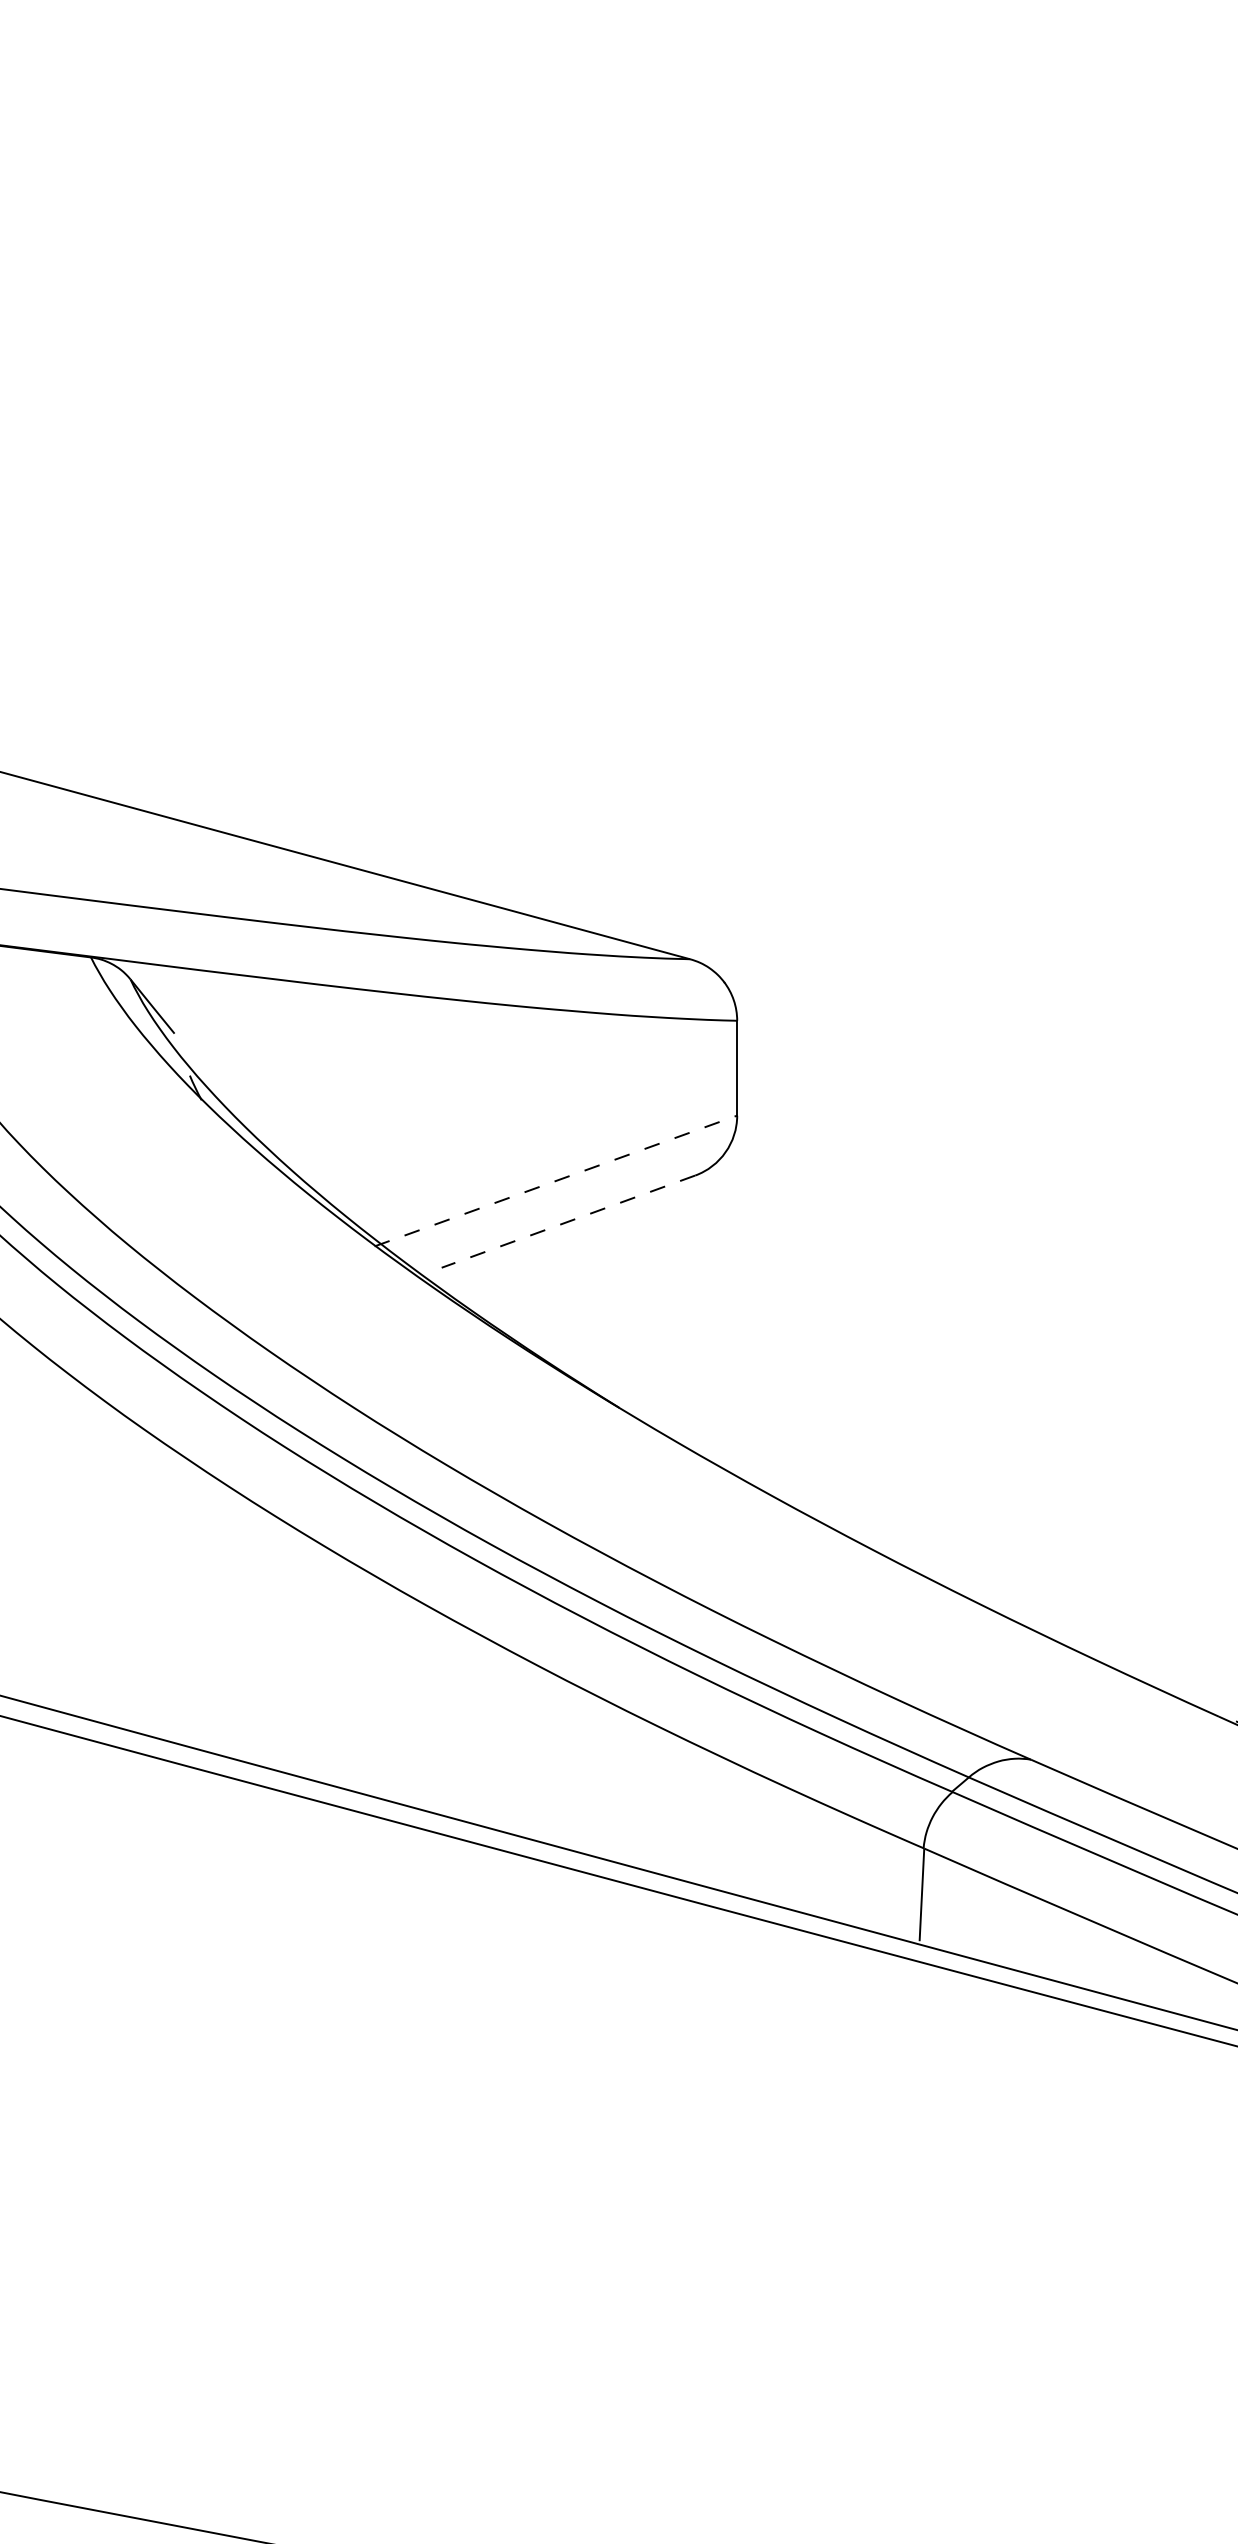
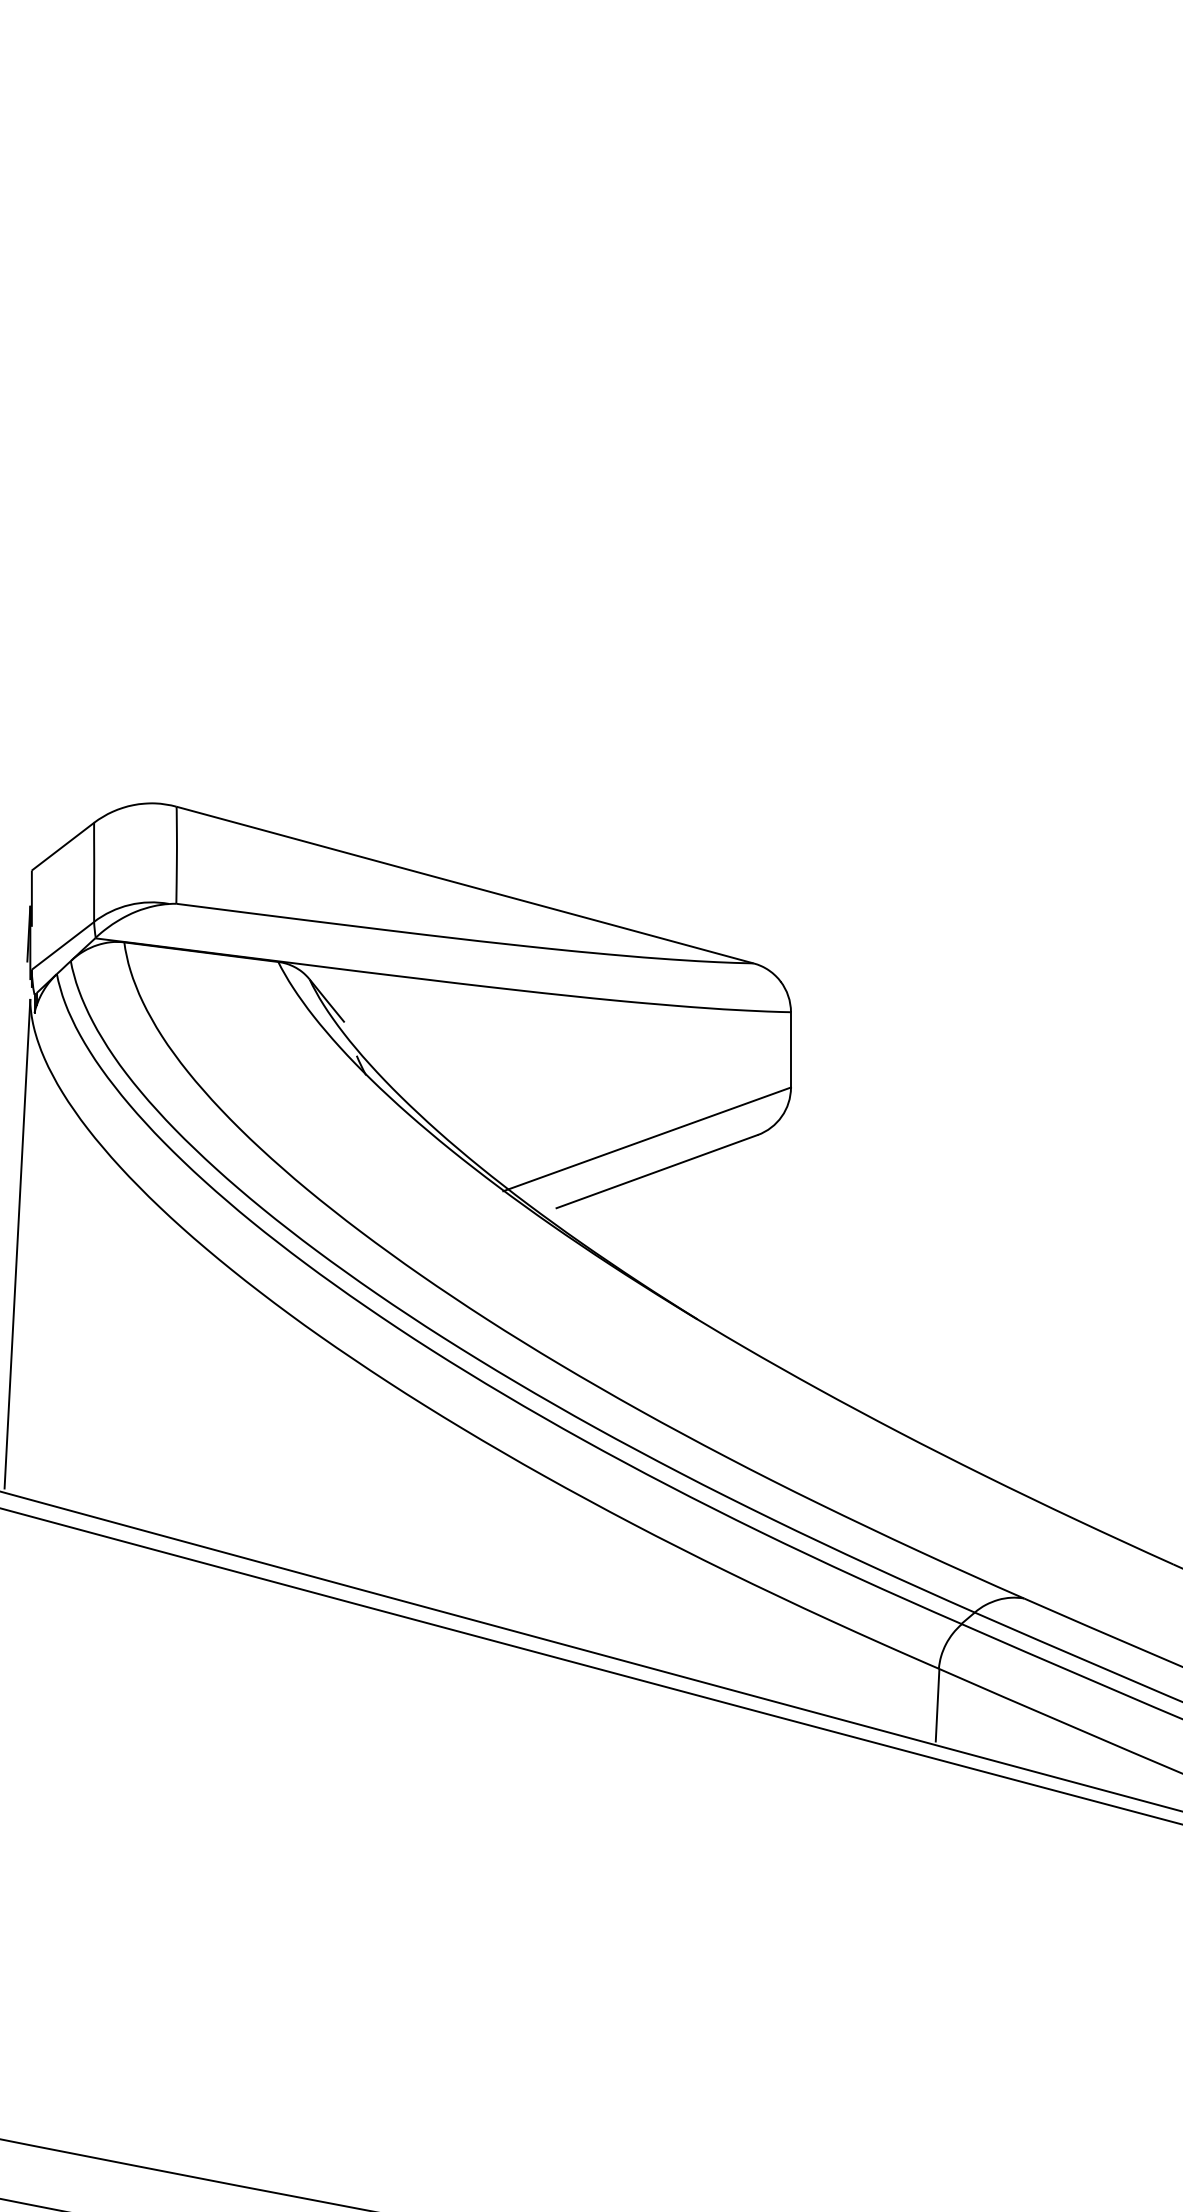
line: (556, 1181) -> (647, 1139), dashed -> solid
line: (568, 1221) -> (657, 1171), dashed -> solid

